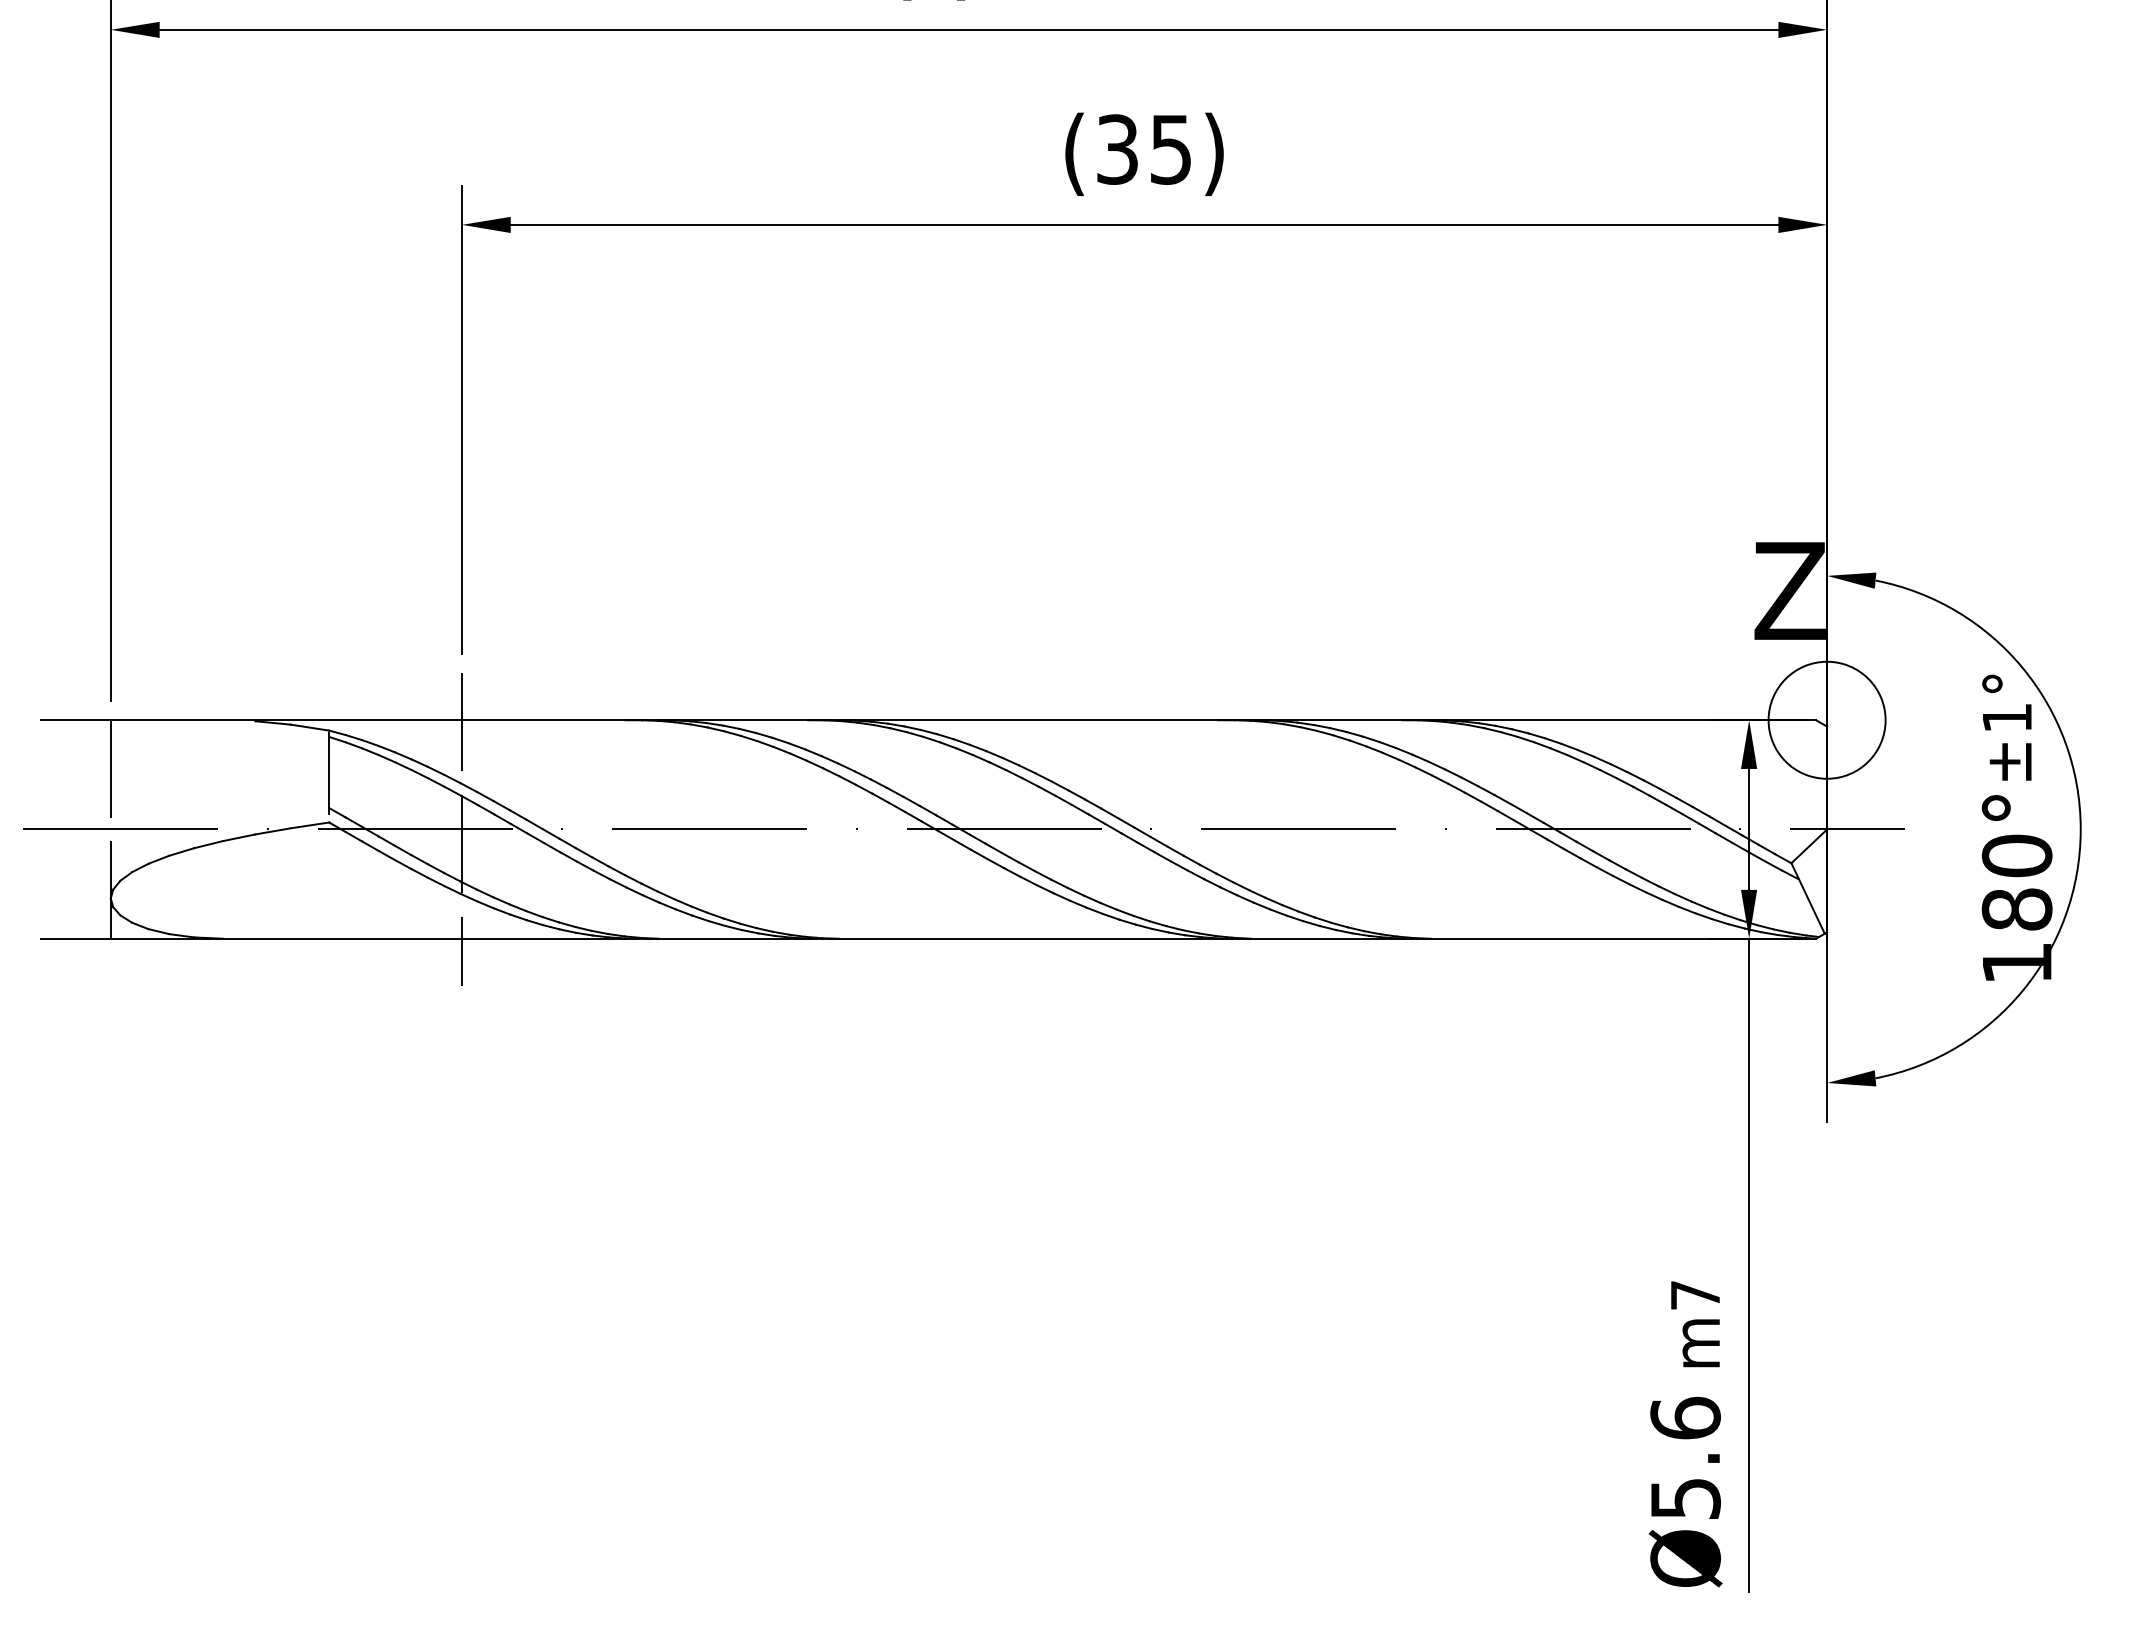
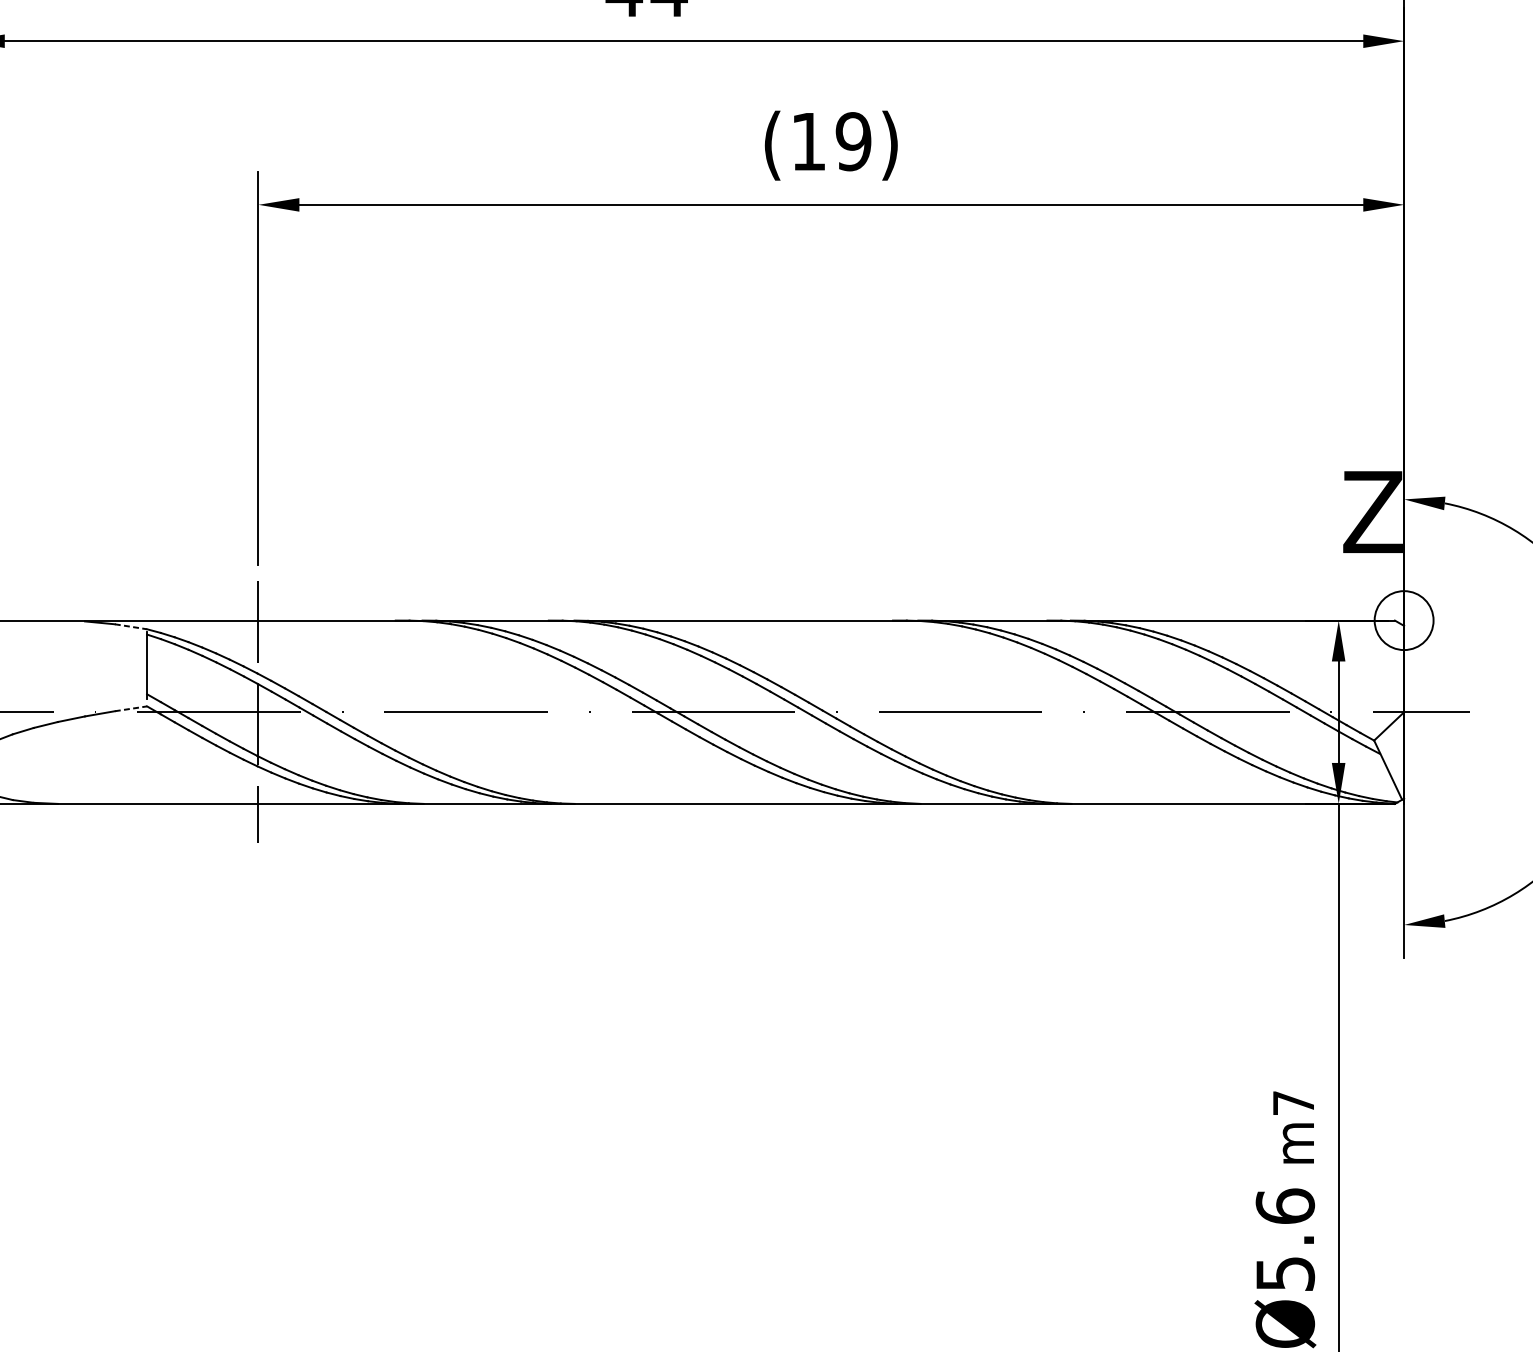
text: (1144, 149) -> (831, 141), (35) -> (19)
circle: (1826, 719) -> (1403, 619), size x0.6
line: (310, 727) -> (131, 626), solid -> dashed
line: (310, 825) -> (131, 708), solid -> dashed

